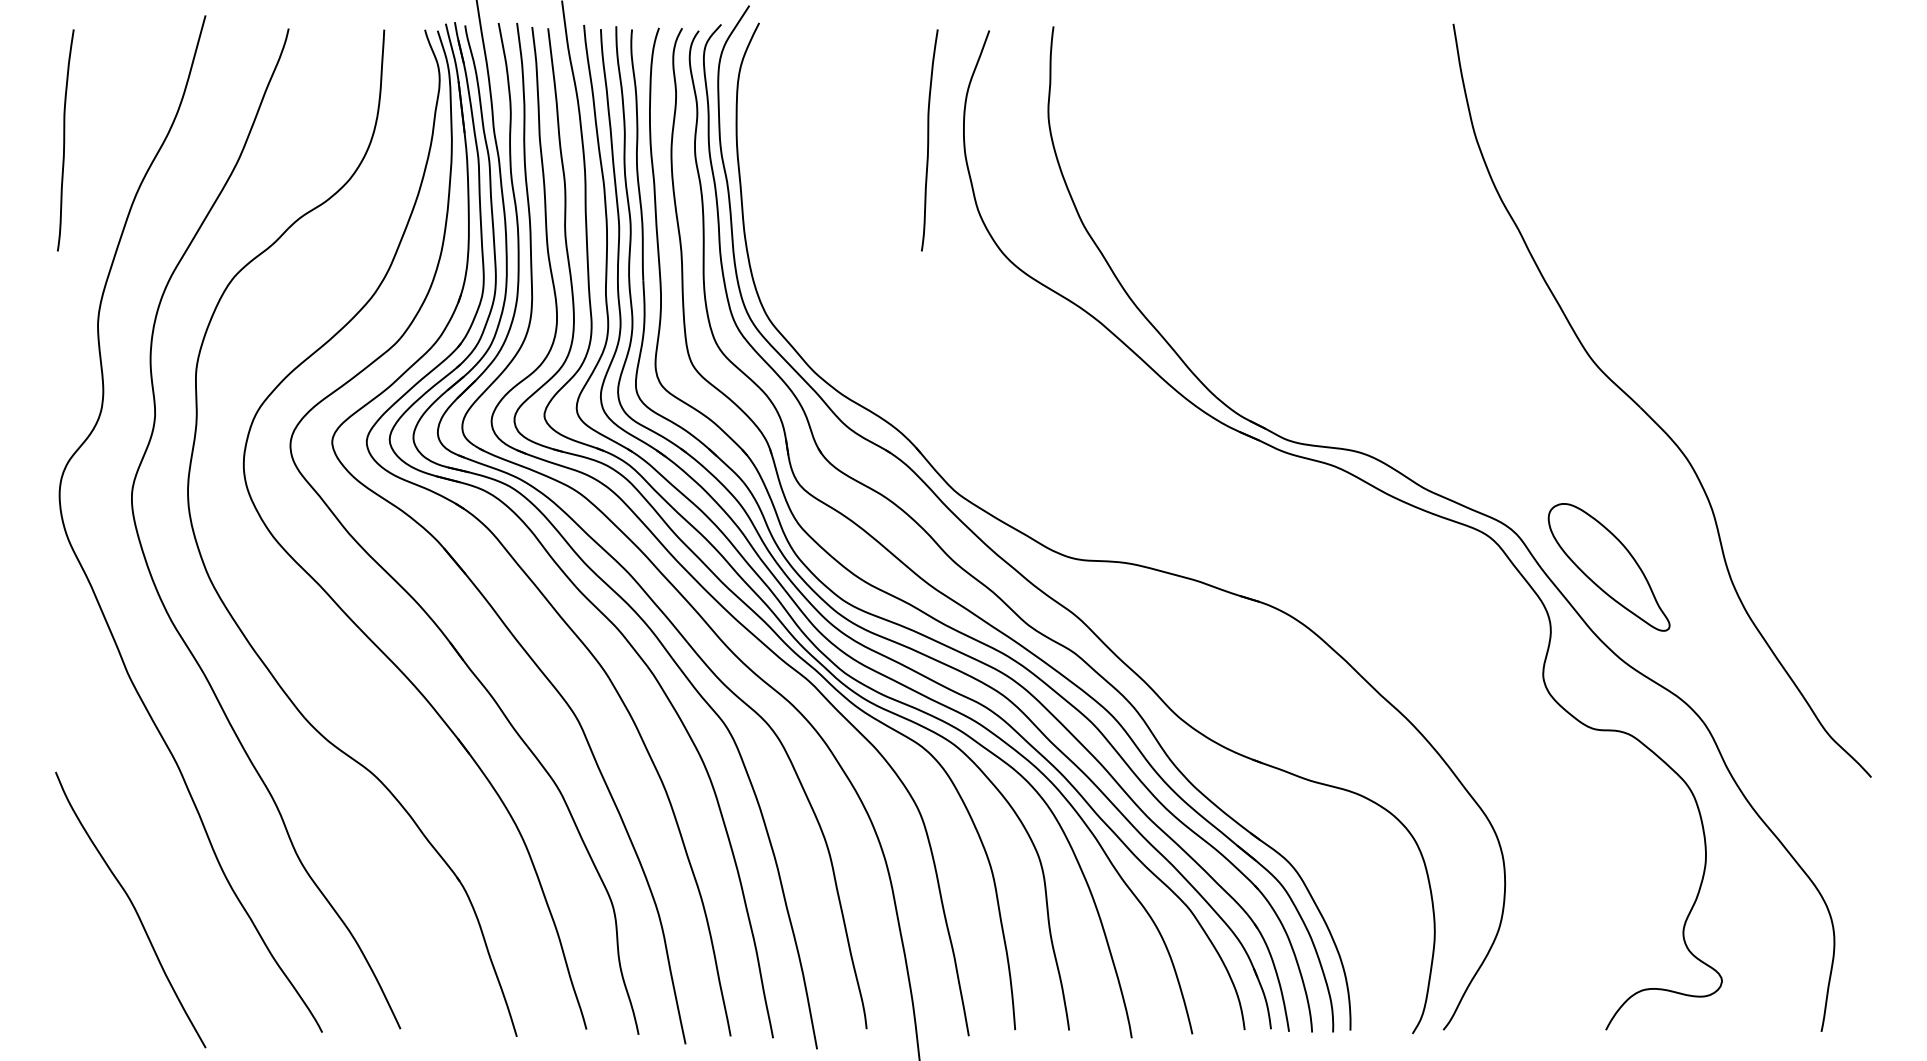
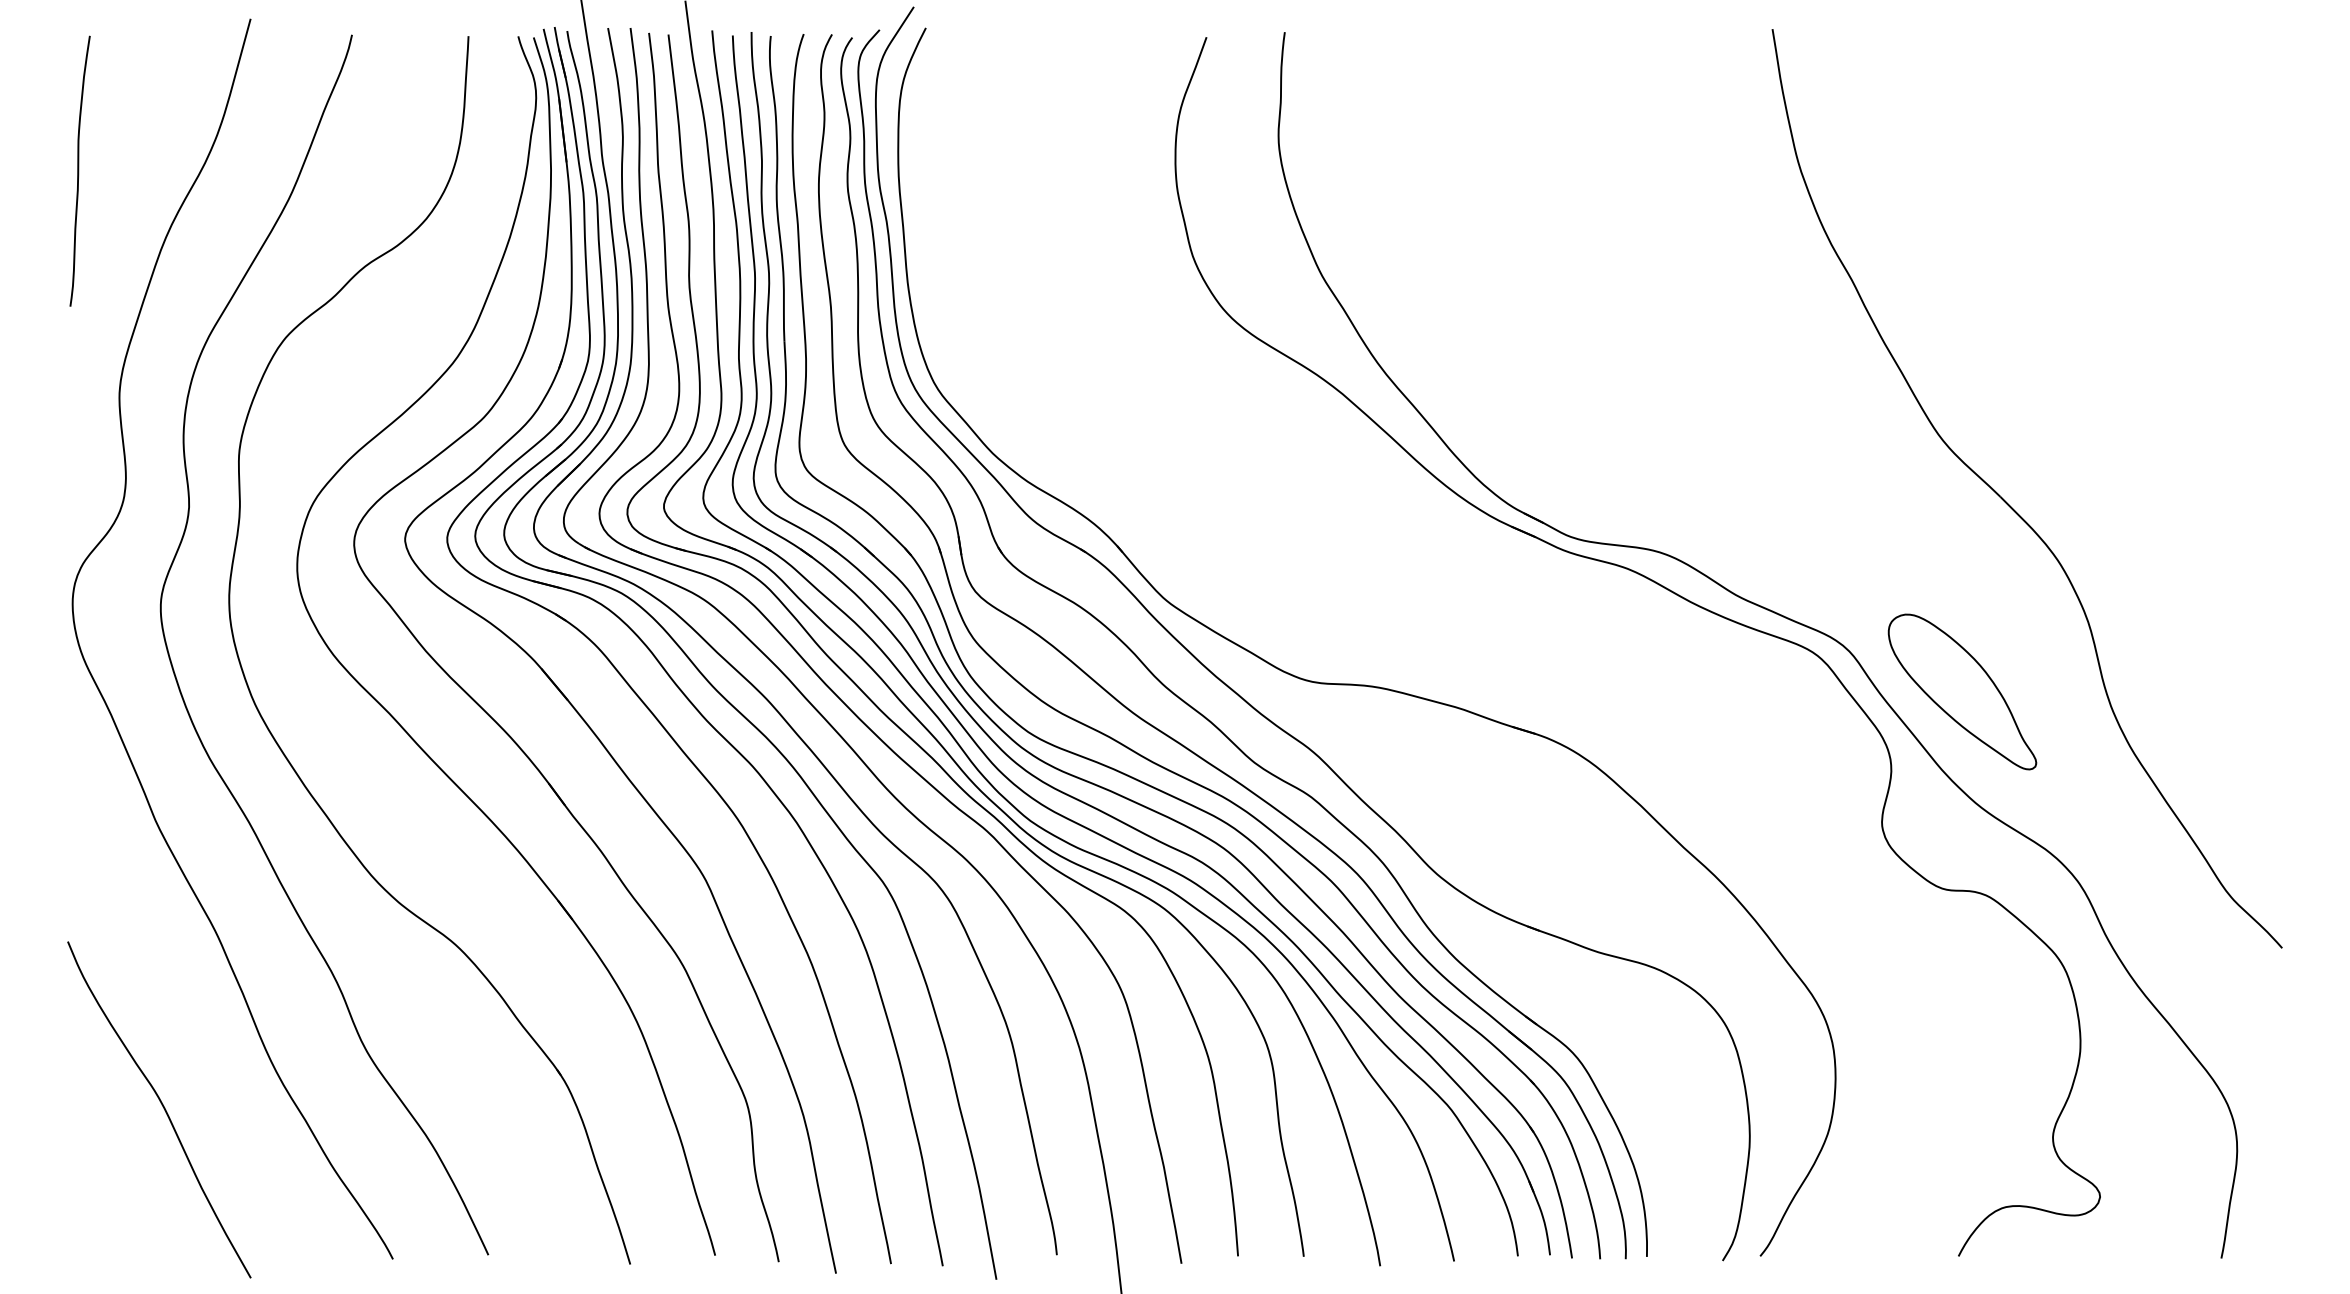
curve: (929, 140) -> (1133, 171), removed

